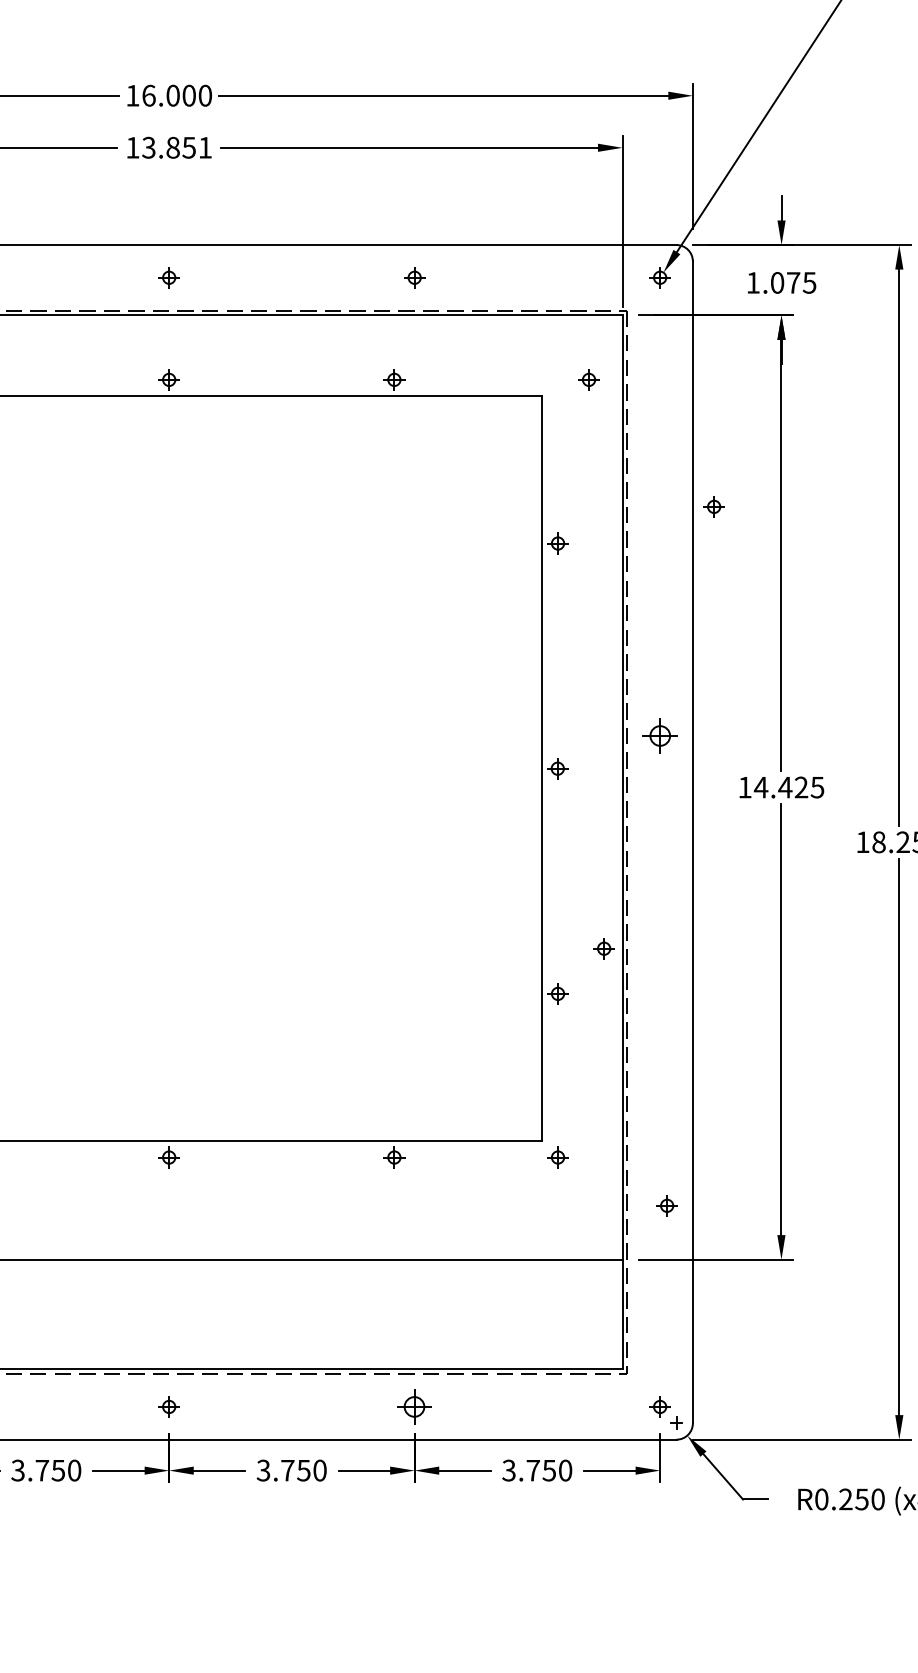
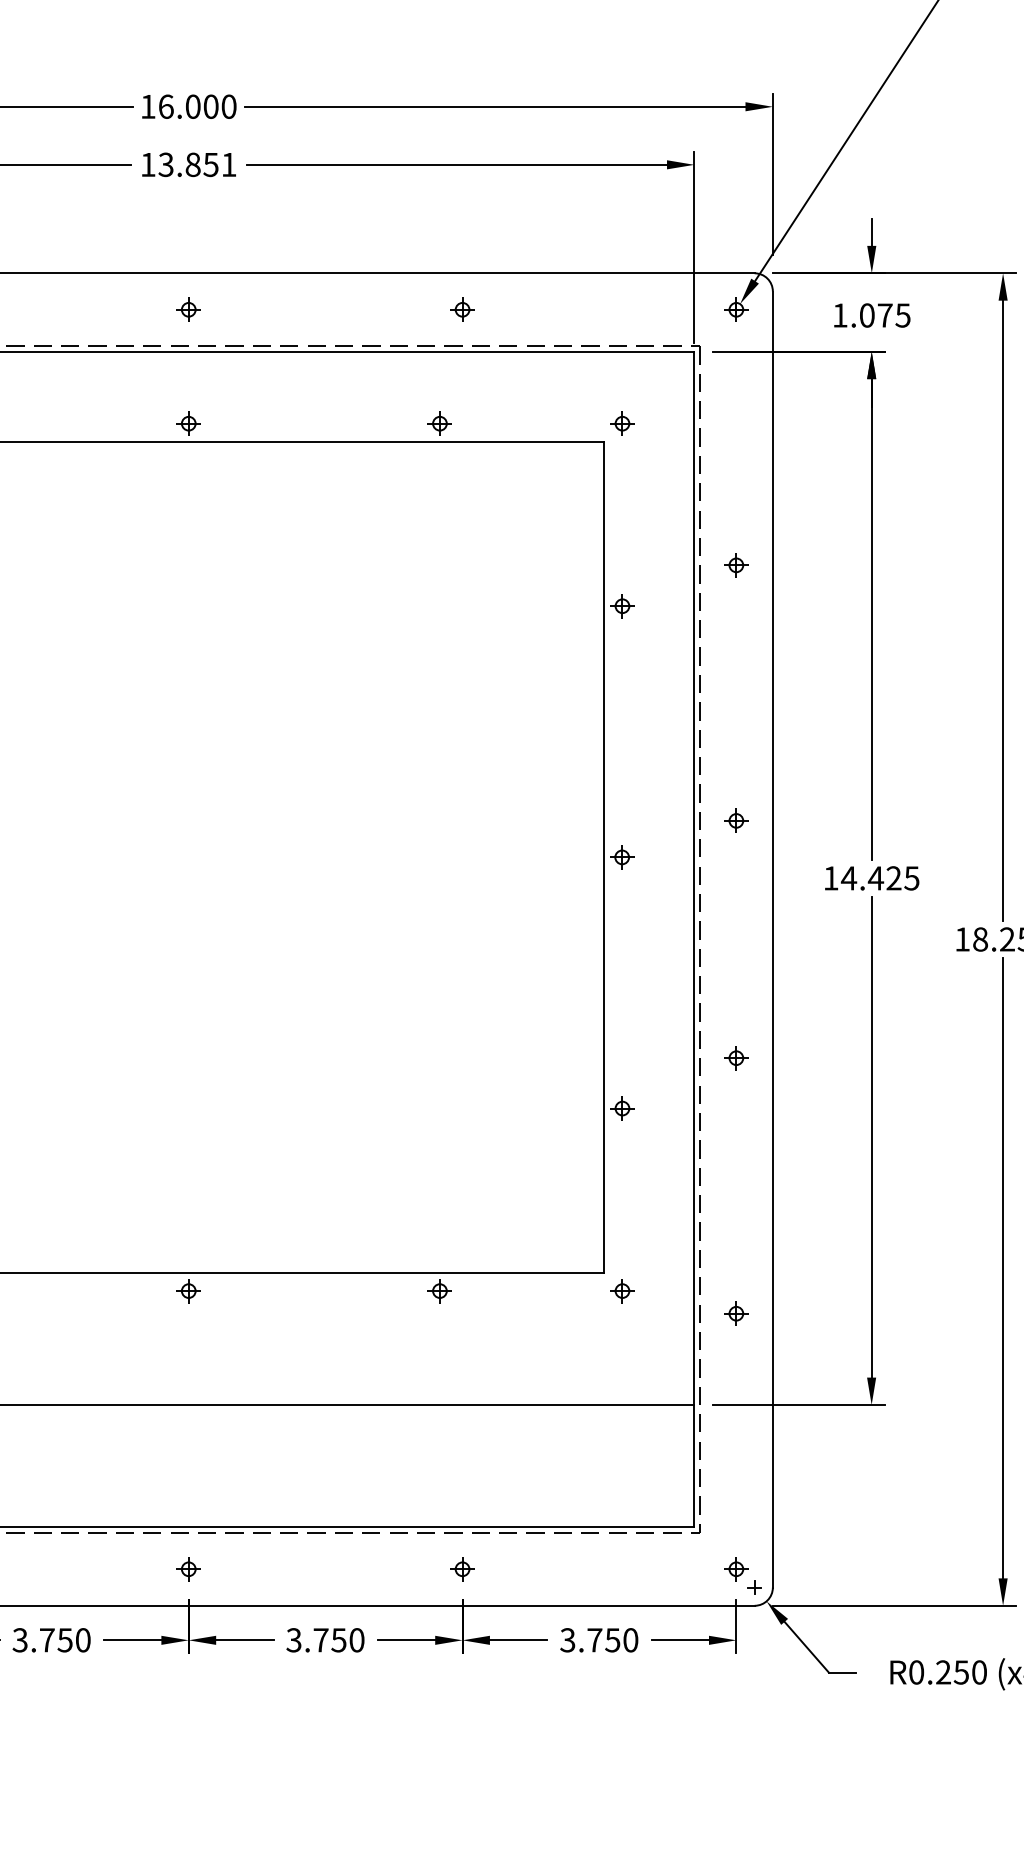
part: (588, 379) -> (621, 423), moved
part: (713, 506) -> (735, 564), moved
part: (659, 735) -> (735, 820), size x0.62
part: (603, 948) -> (735, 1057), moved
part: (666, 1205) -> (735, 1313), moved
part: (414, 1406) -> (462, 1568), size x0.62

